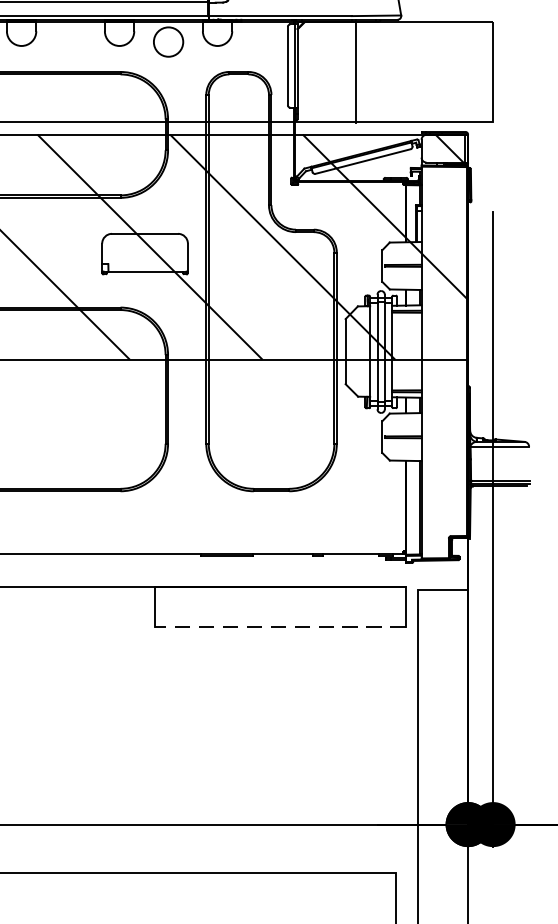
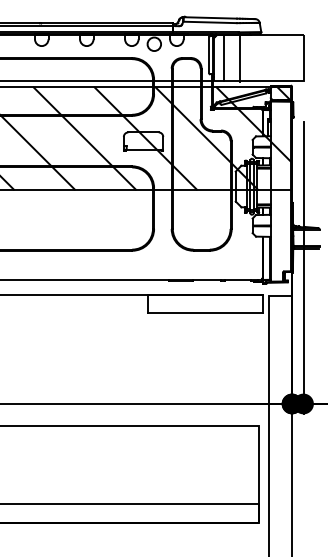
line: (321, 72) -> (224, 58), added
line: (279, 627) -> (205, 313), dashed -> solid

